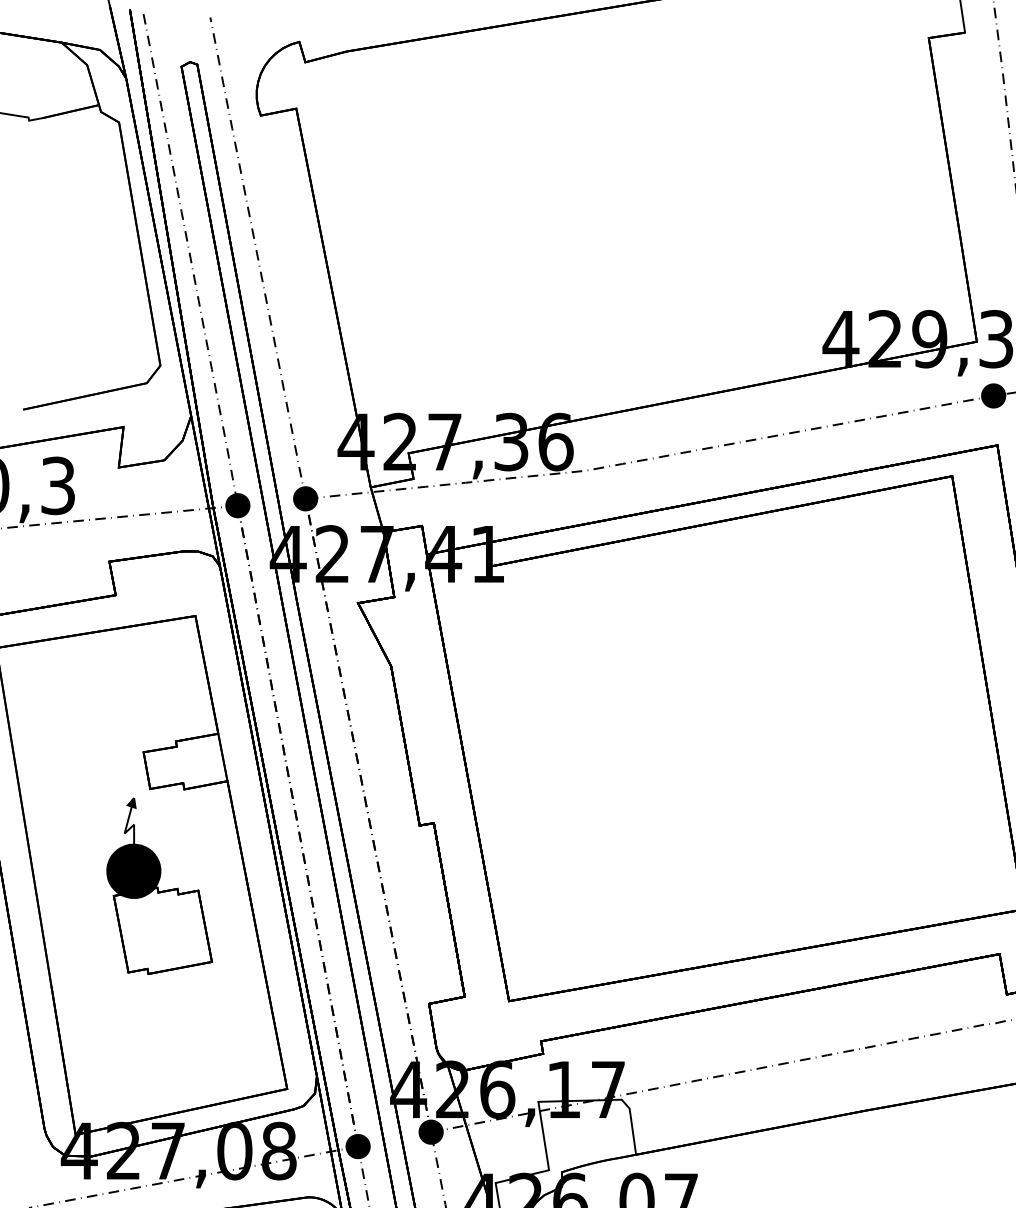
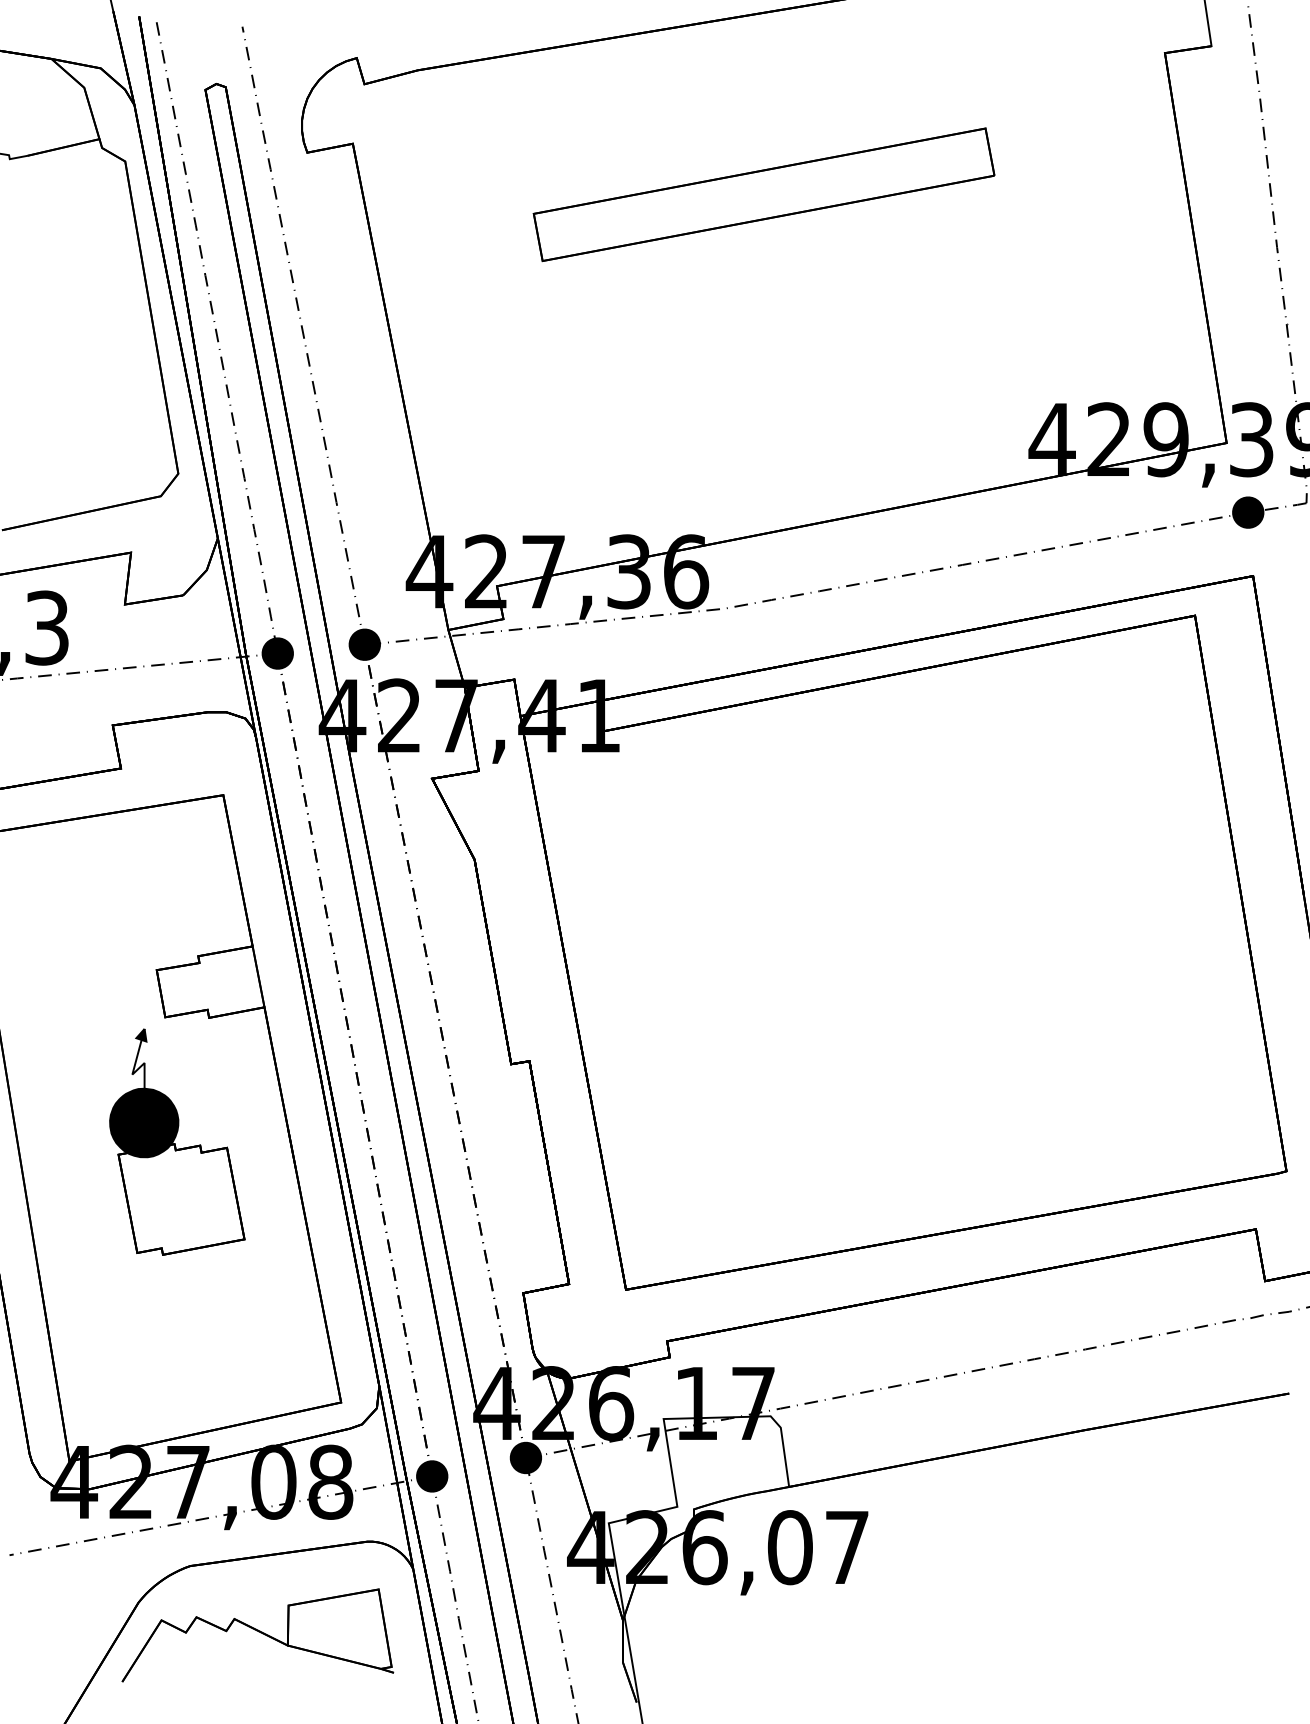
part: (616, 148) -> (763, 194), added

